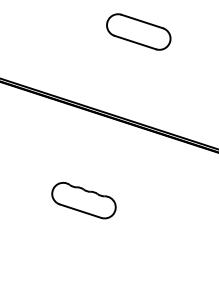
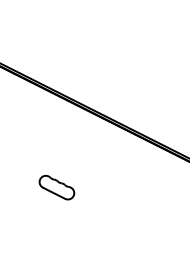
part: (138, 31) -> (132, 37), removed
part: (83, 200) -> (56, 187), size x0.6

